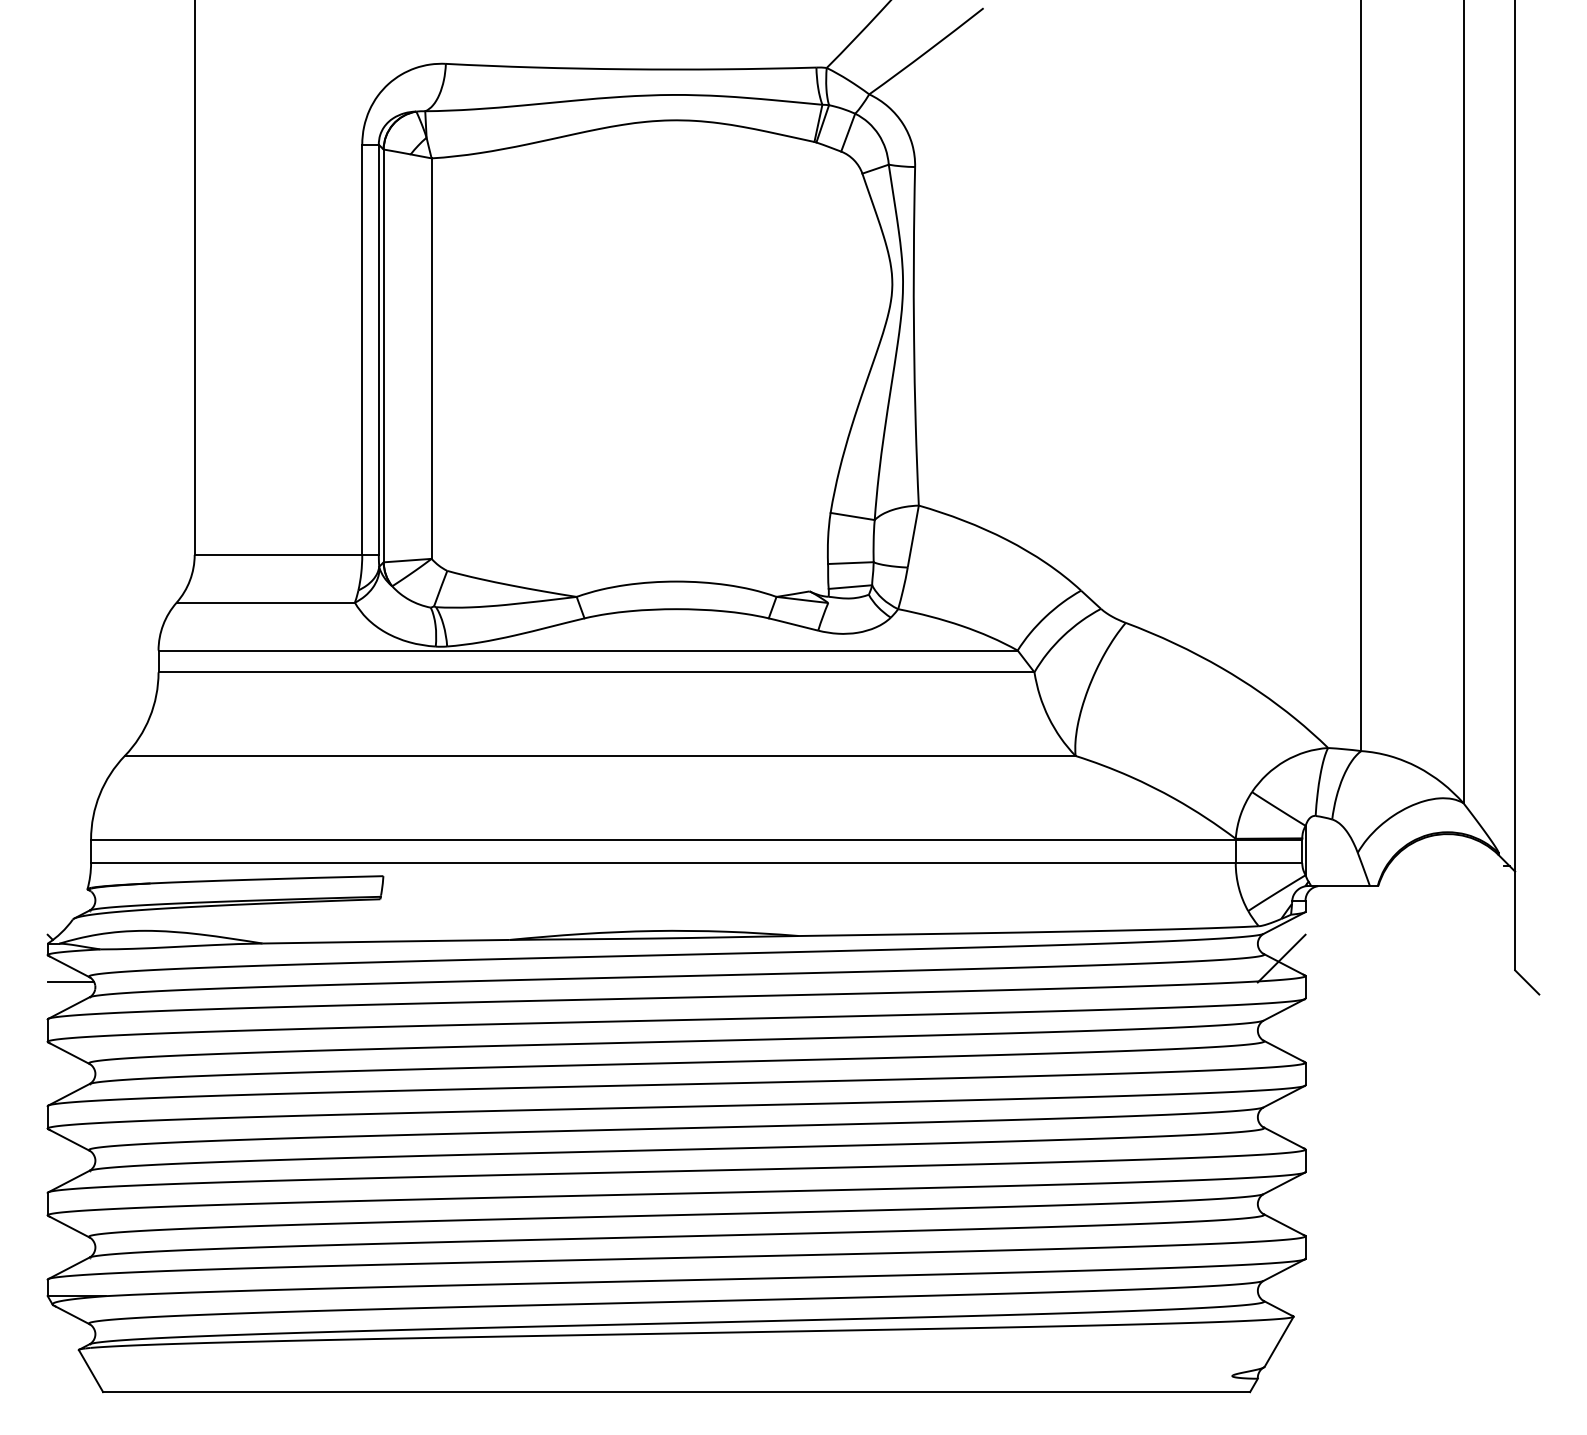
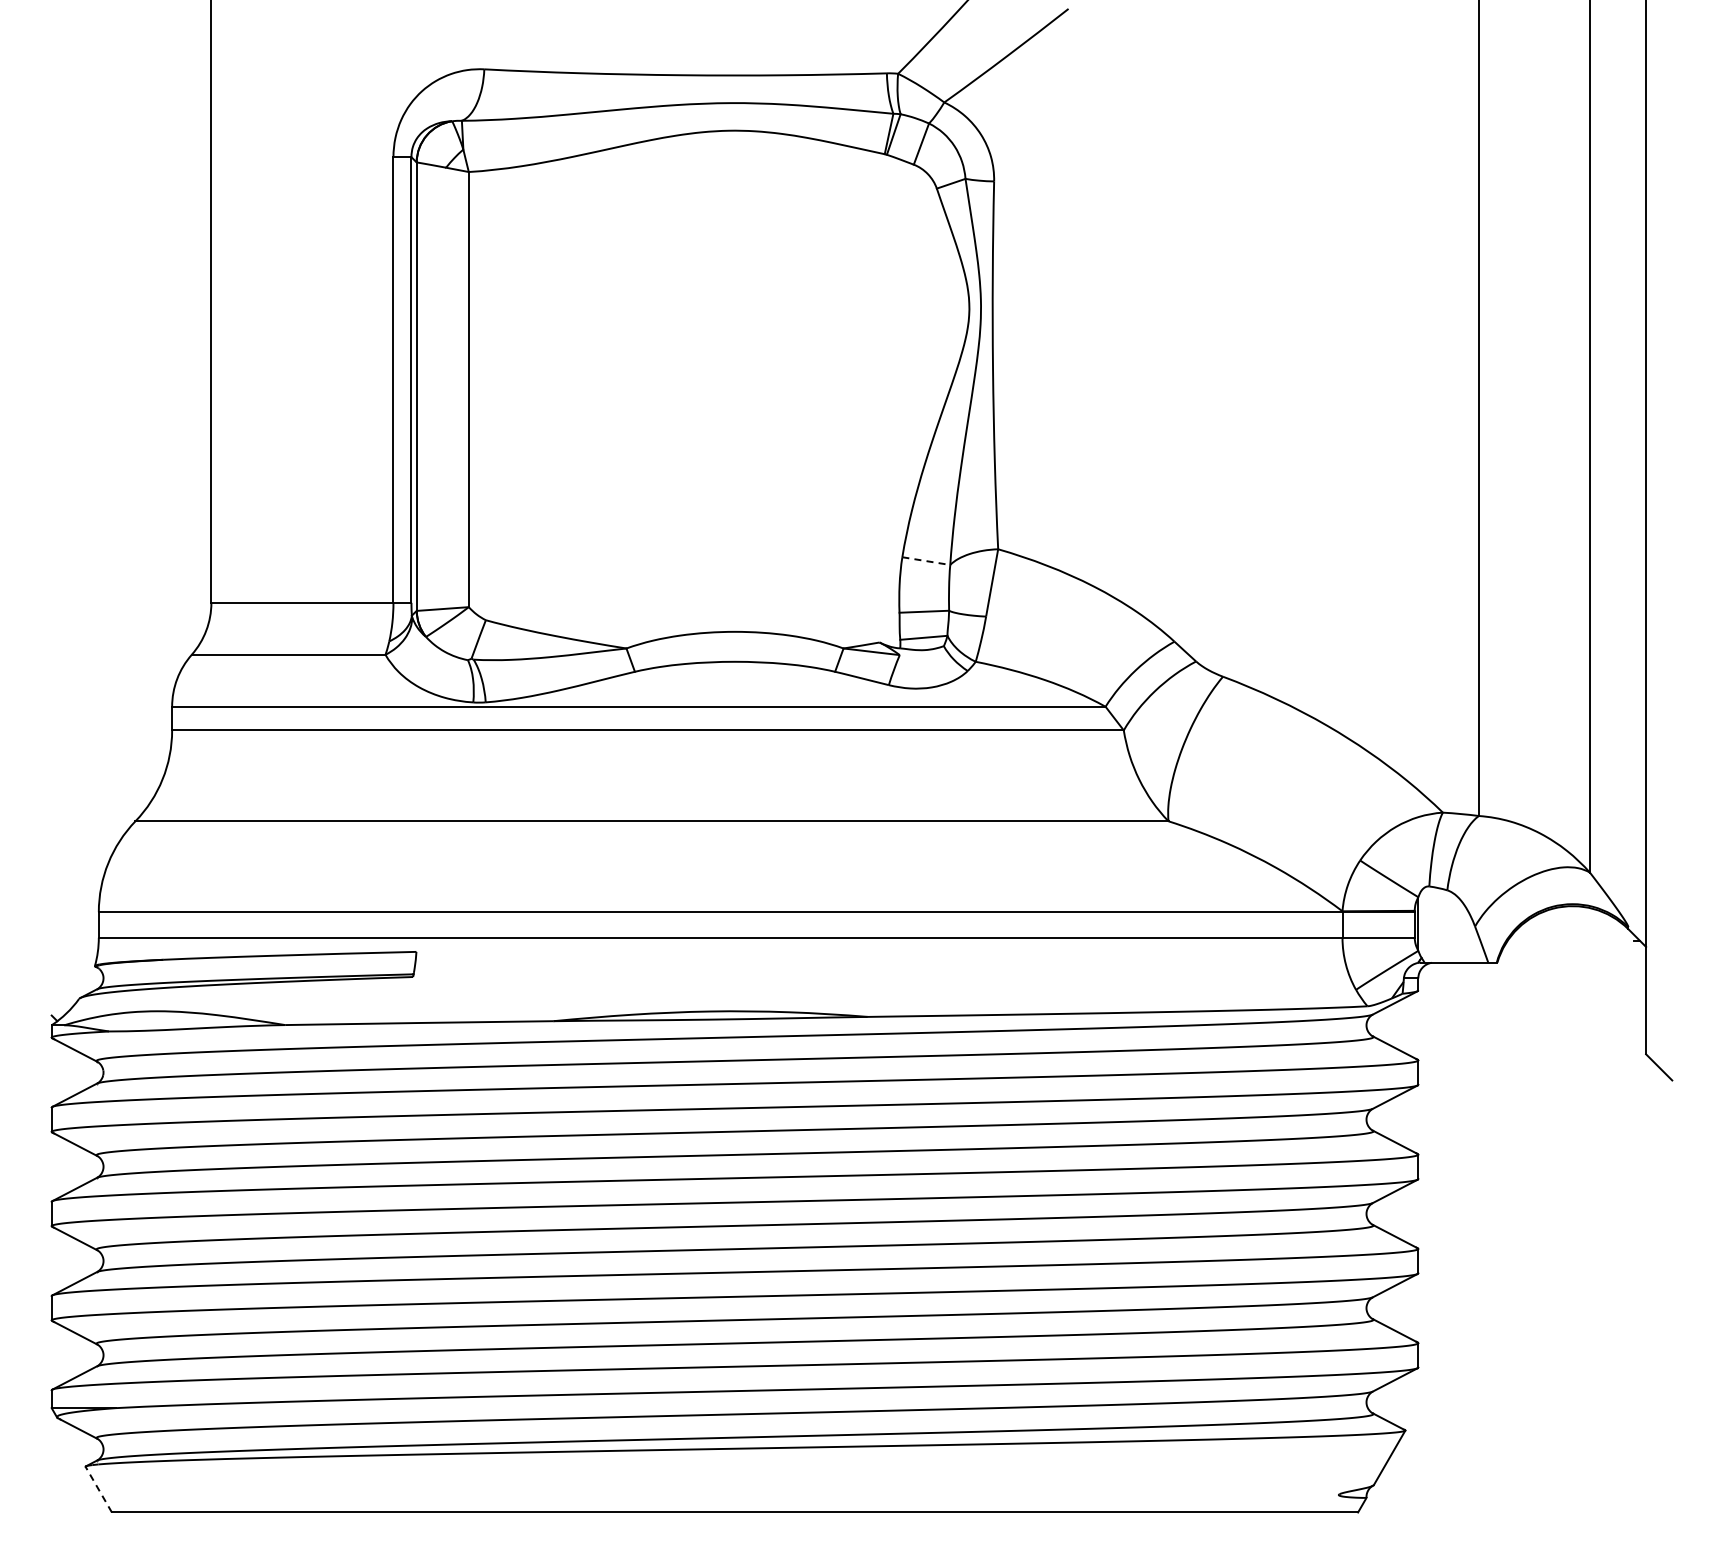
line: (852, 516) -> (926, 561), solid -> dashed
line: (1281, 958) -> (1392, 1041), removed
line: (70, 982) -> (76, 1067), removed
line: (90, 1370) -> (98, 1489), solid -> dashed

